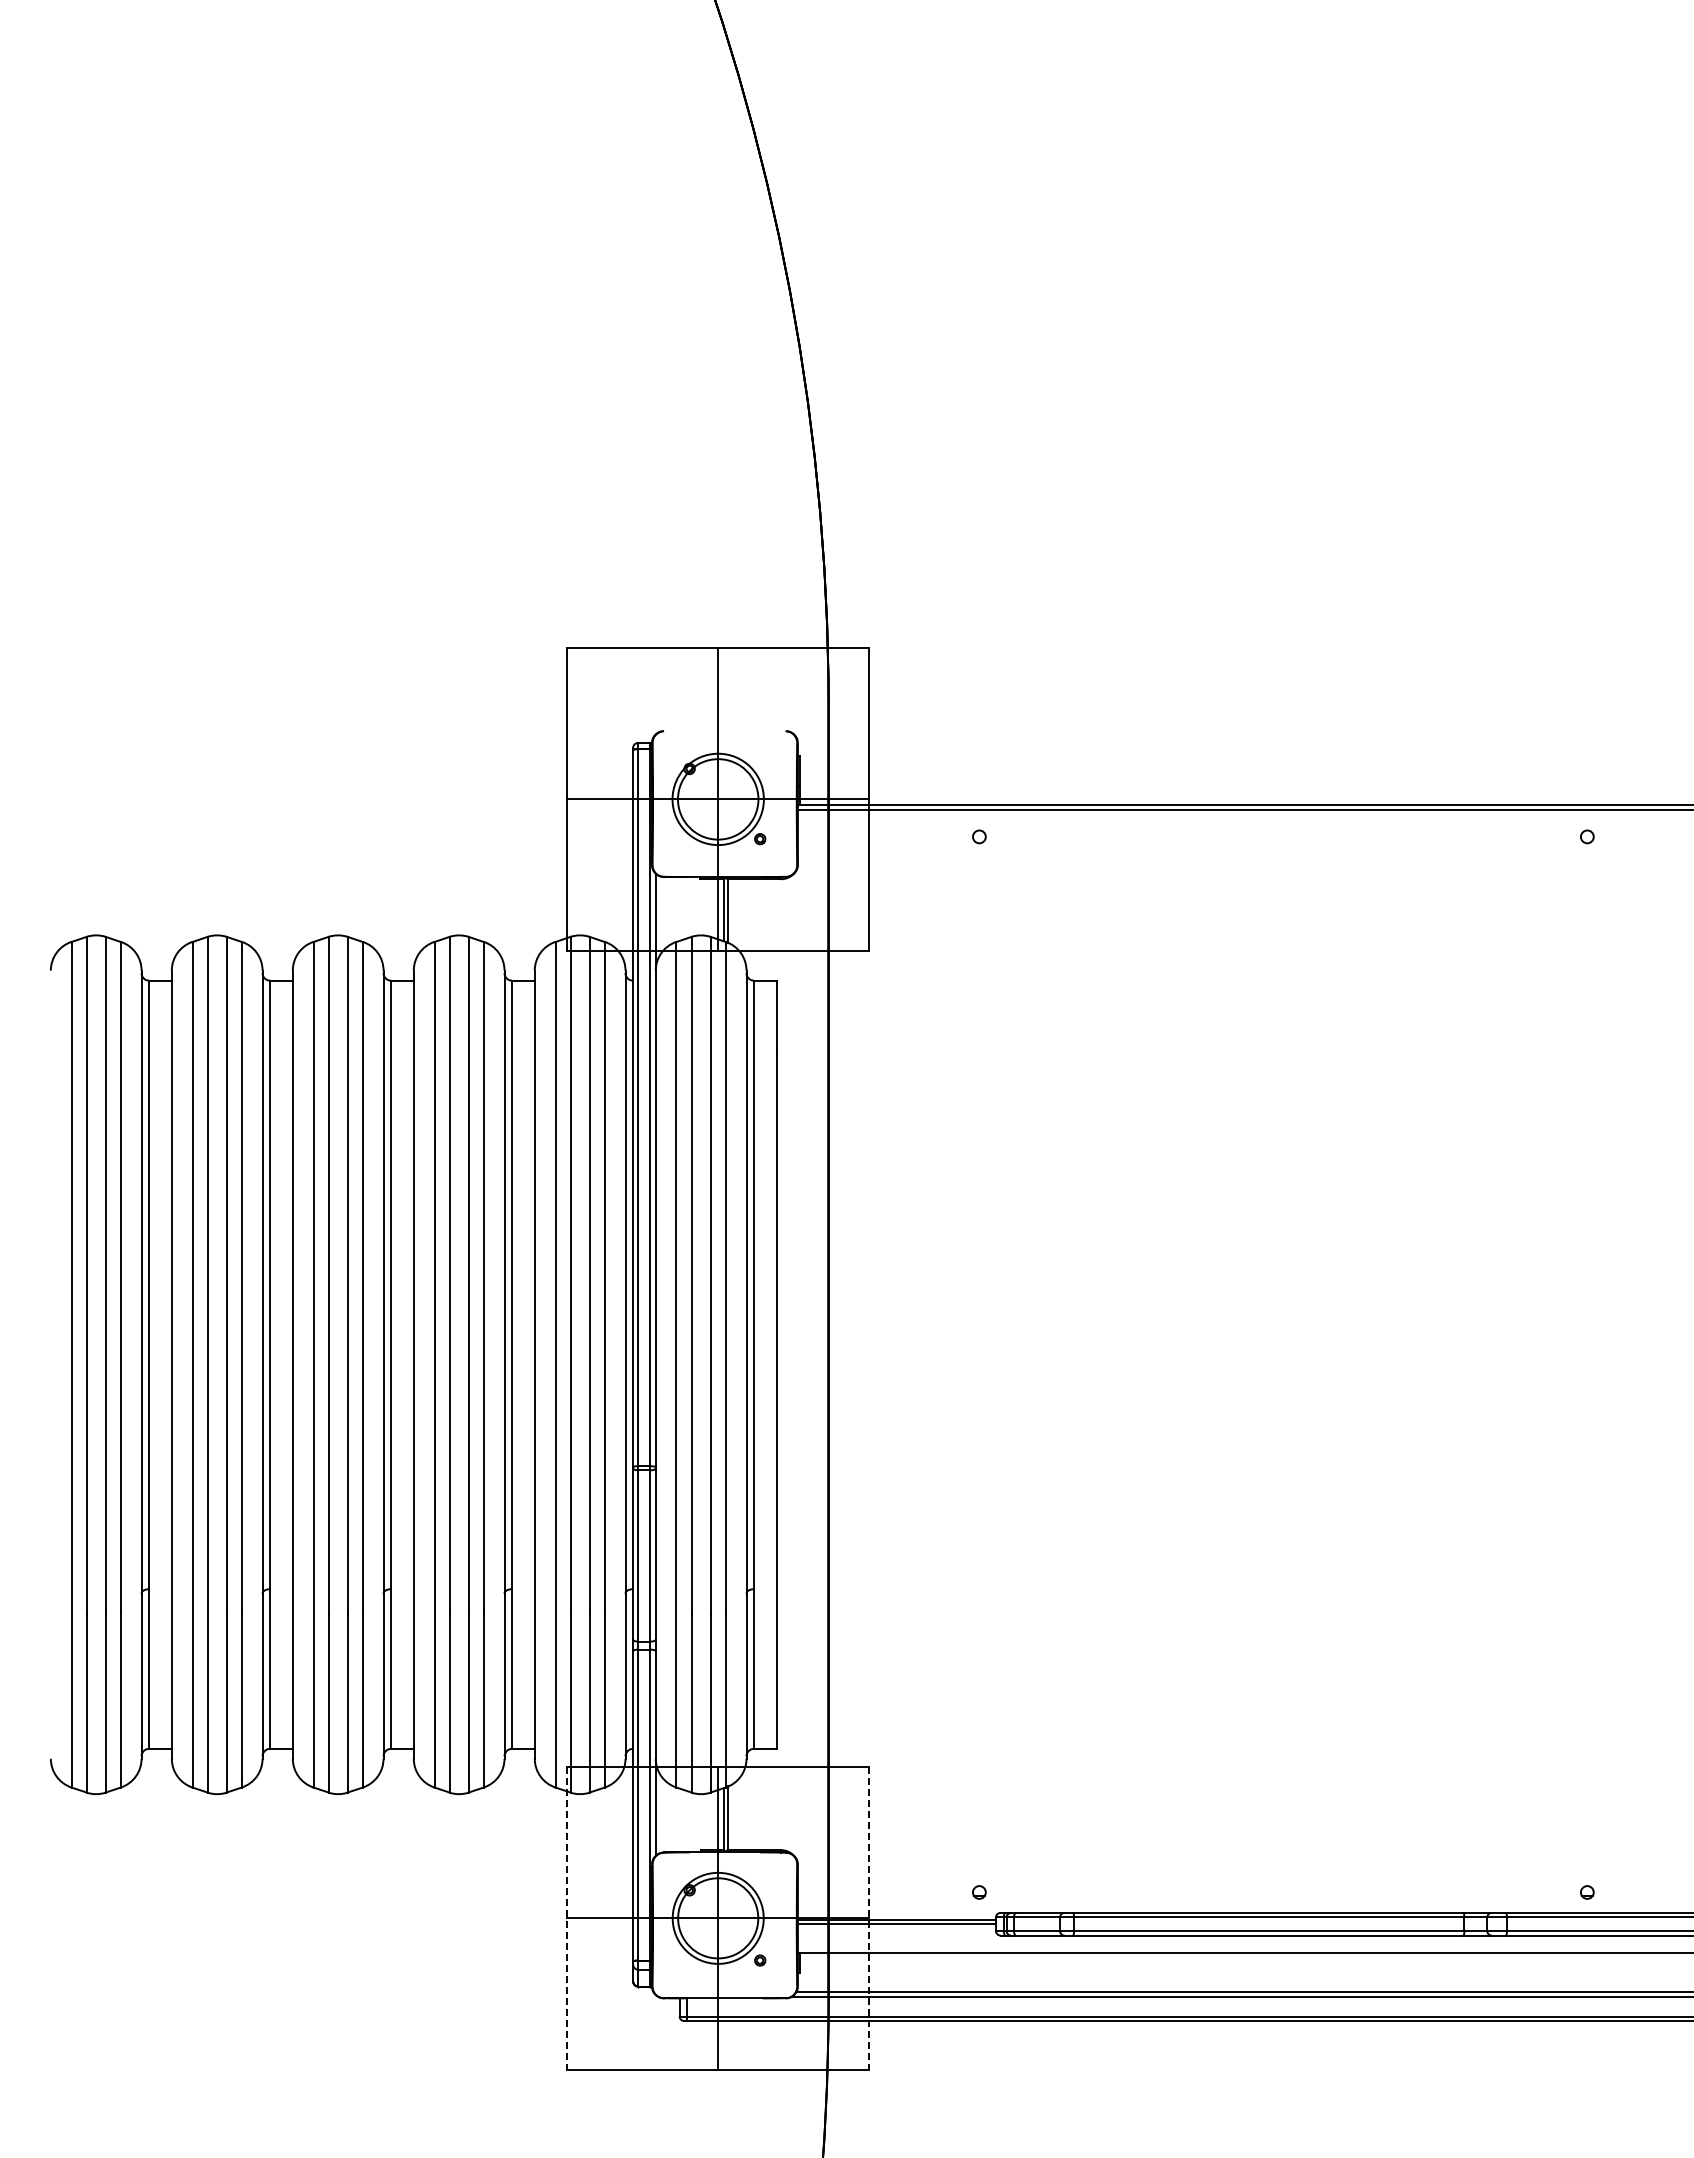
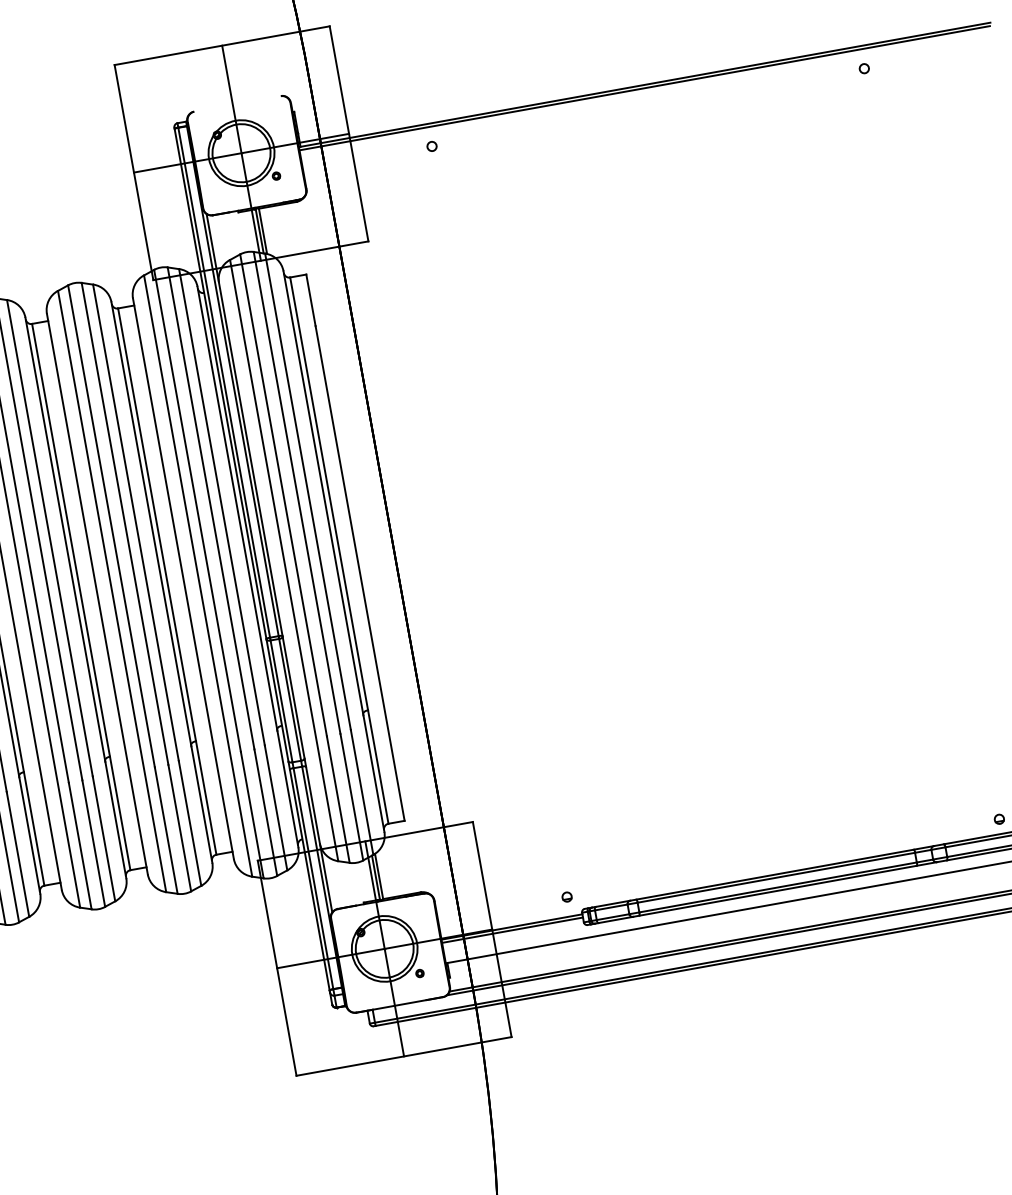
line: (566, 1918) -> (276, 968), dashed -> solid
line: (869, 1918) -> (492, 929), dashed -> solid

